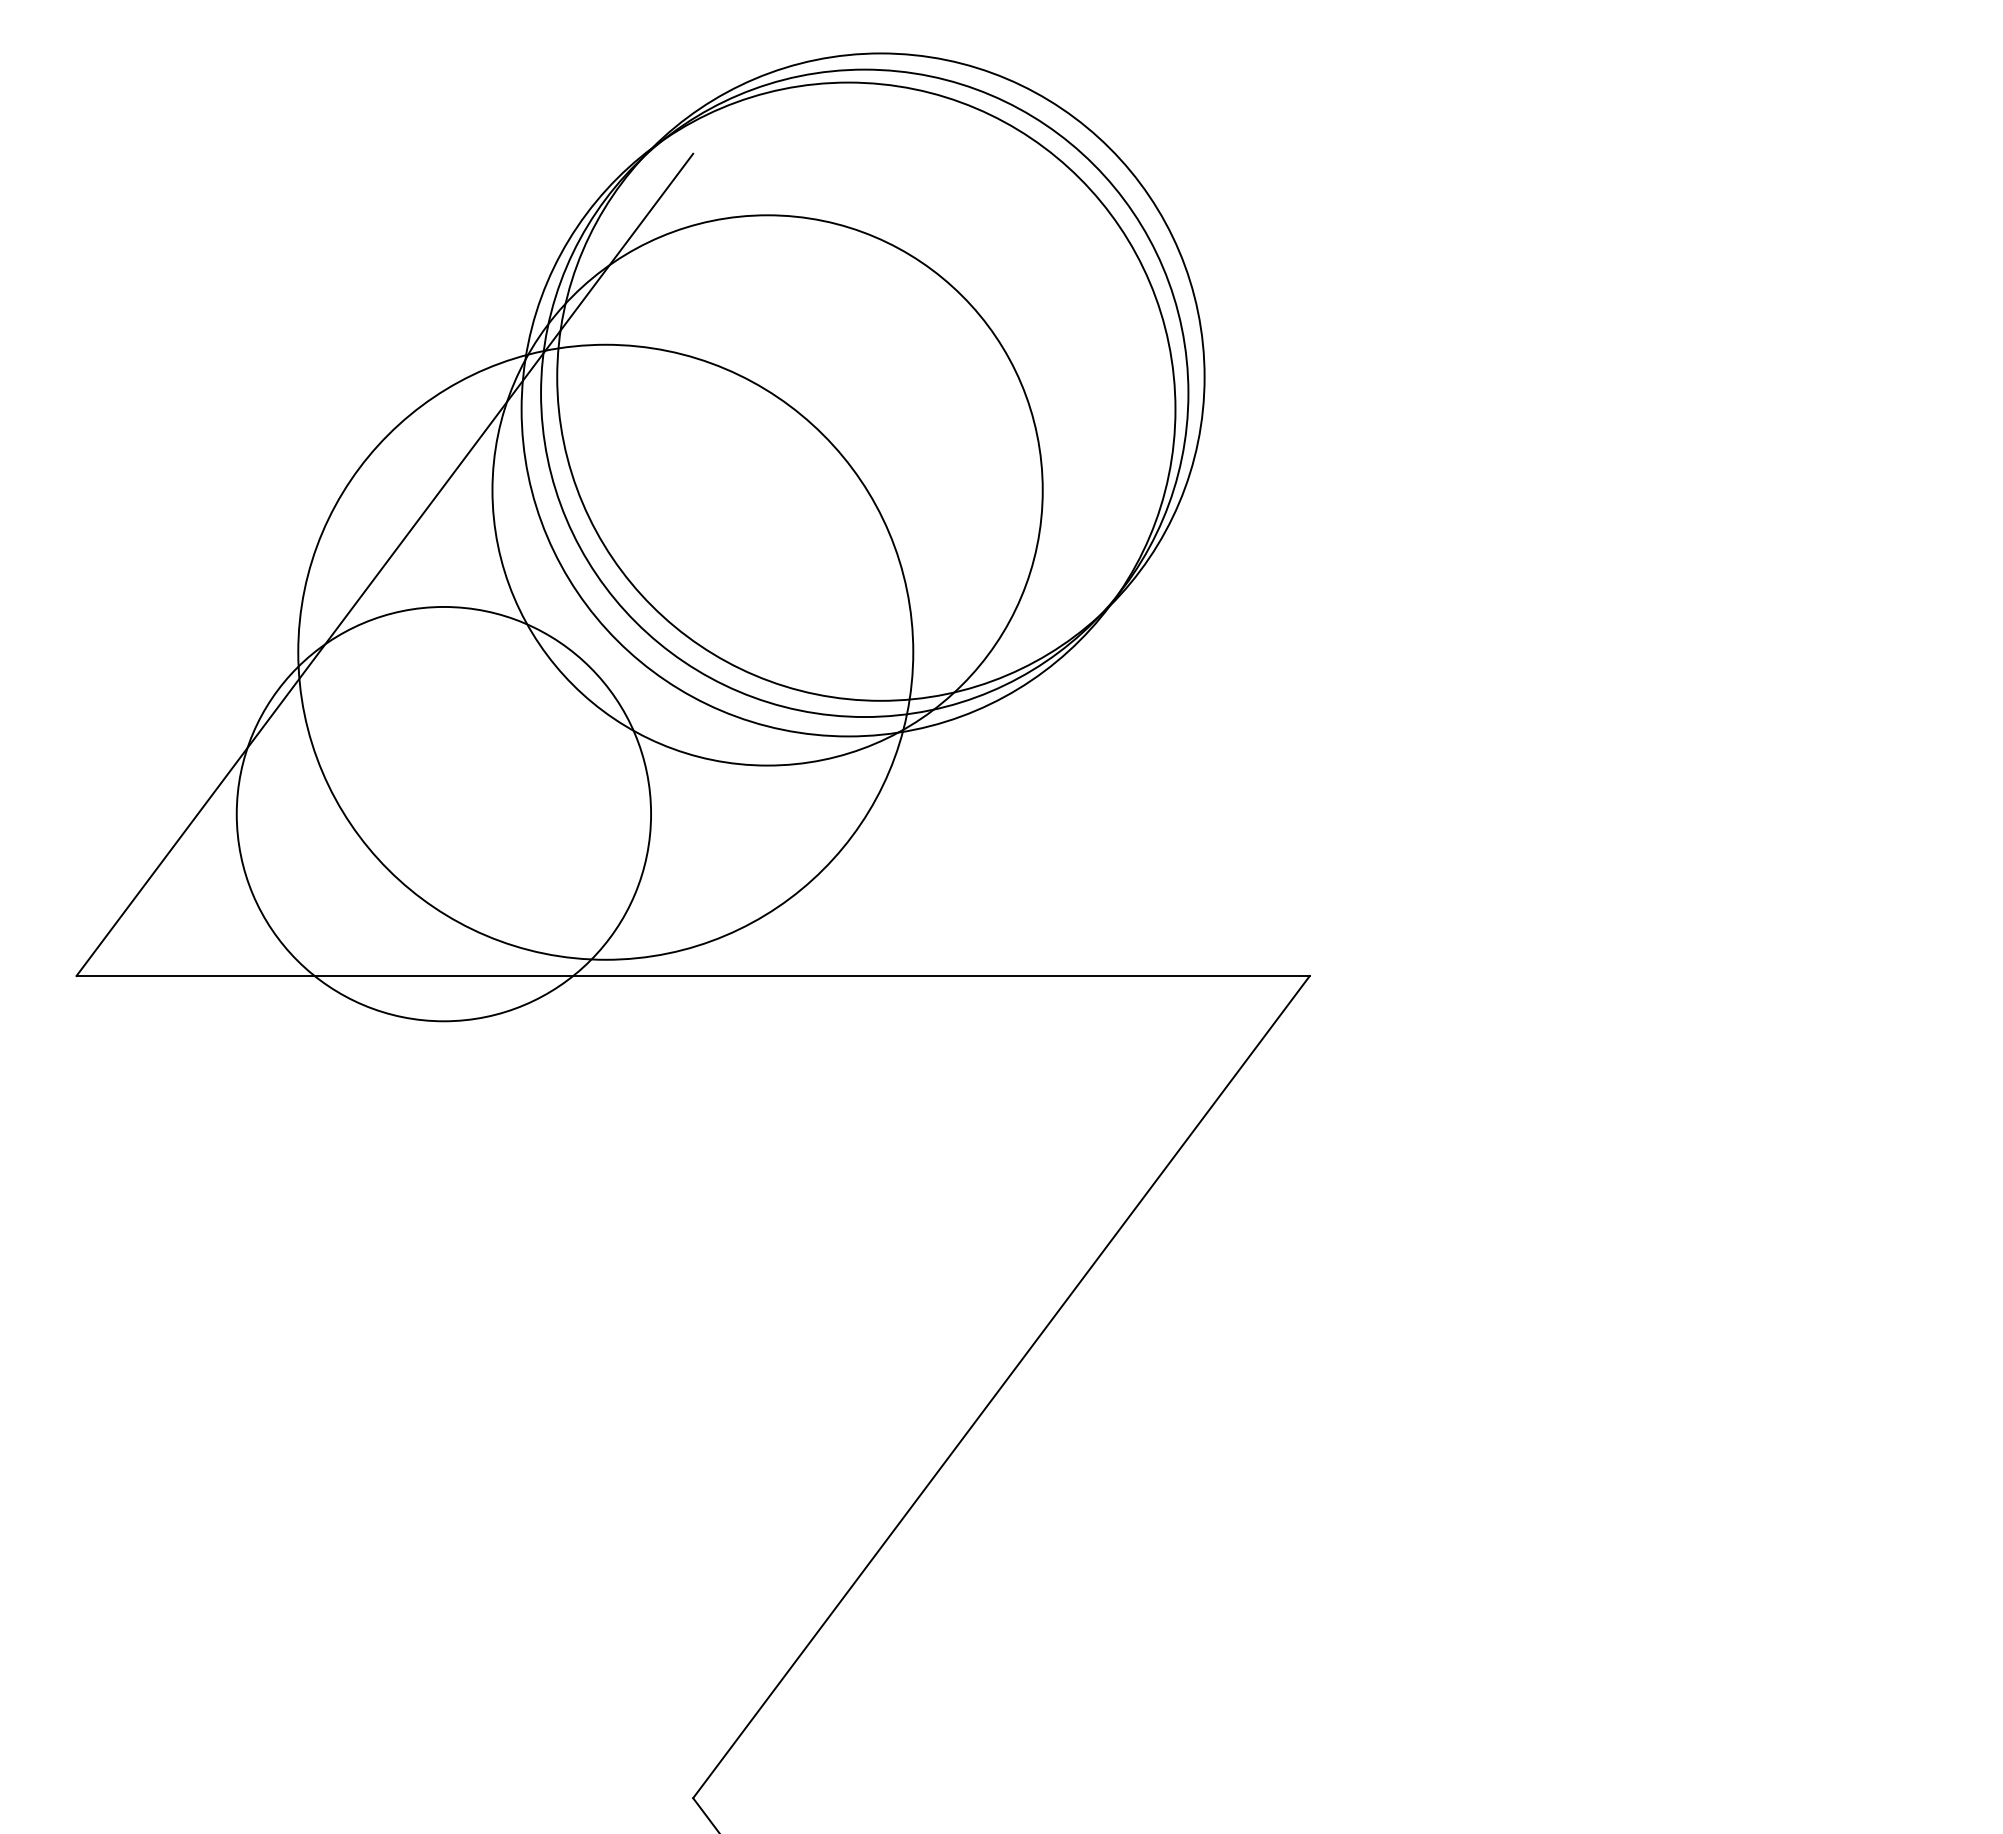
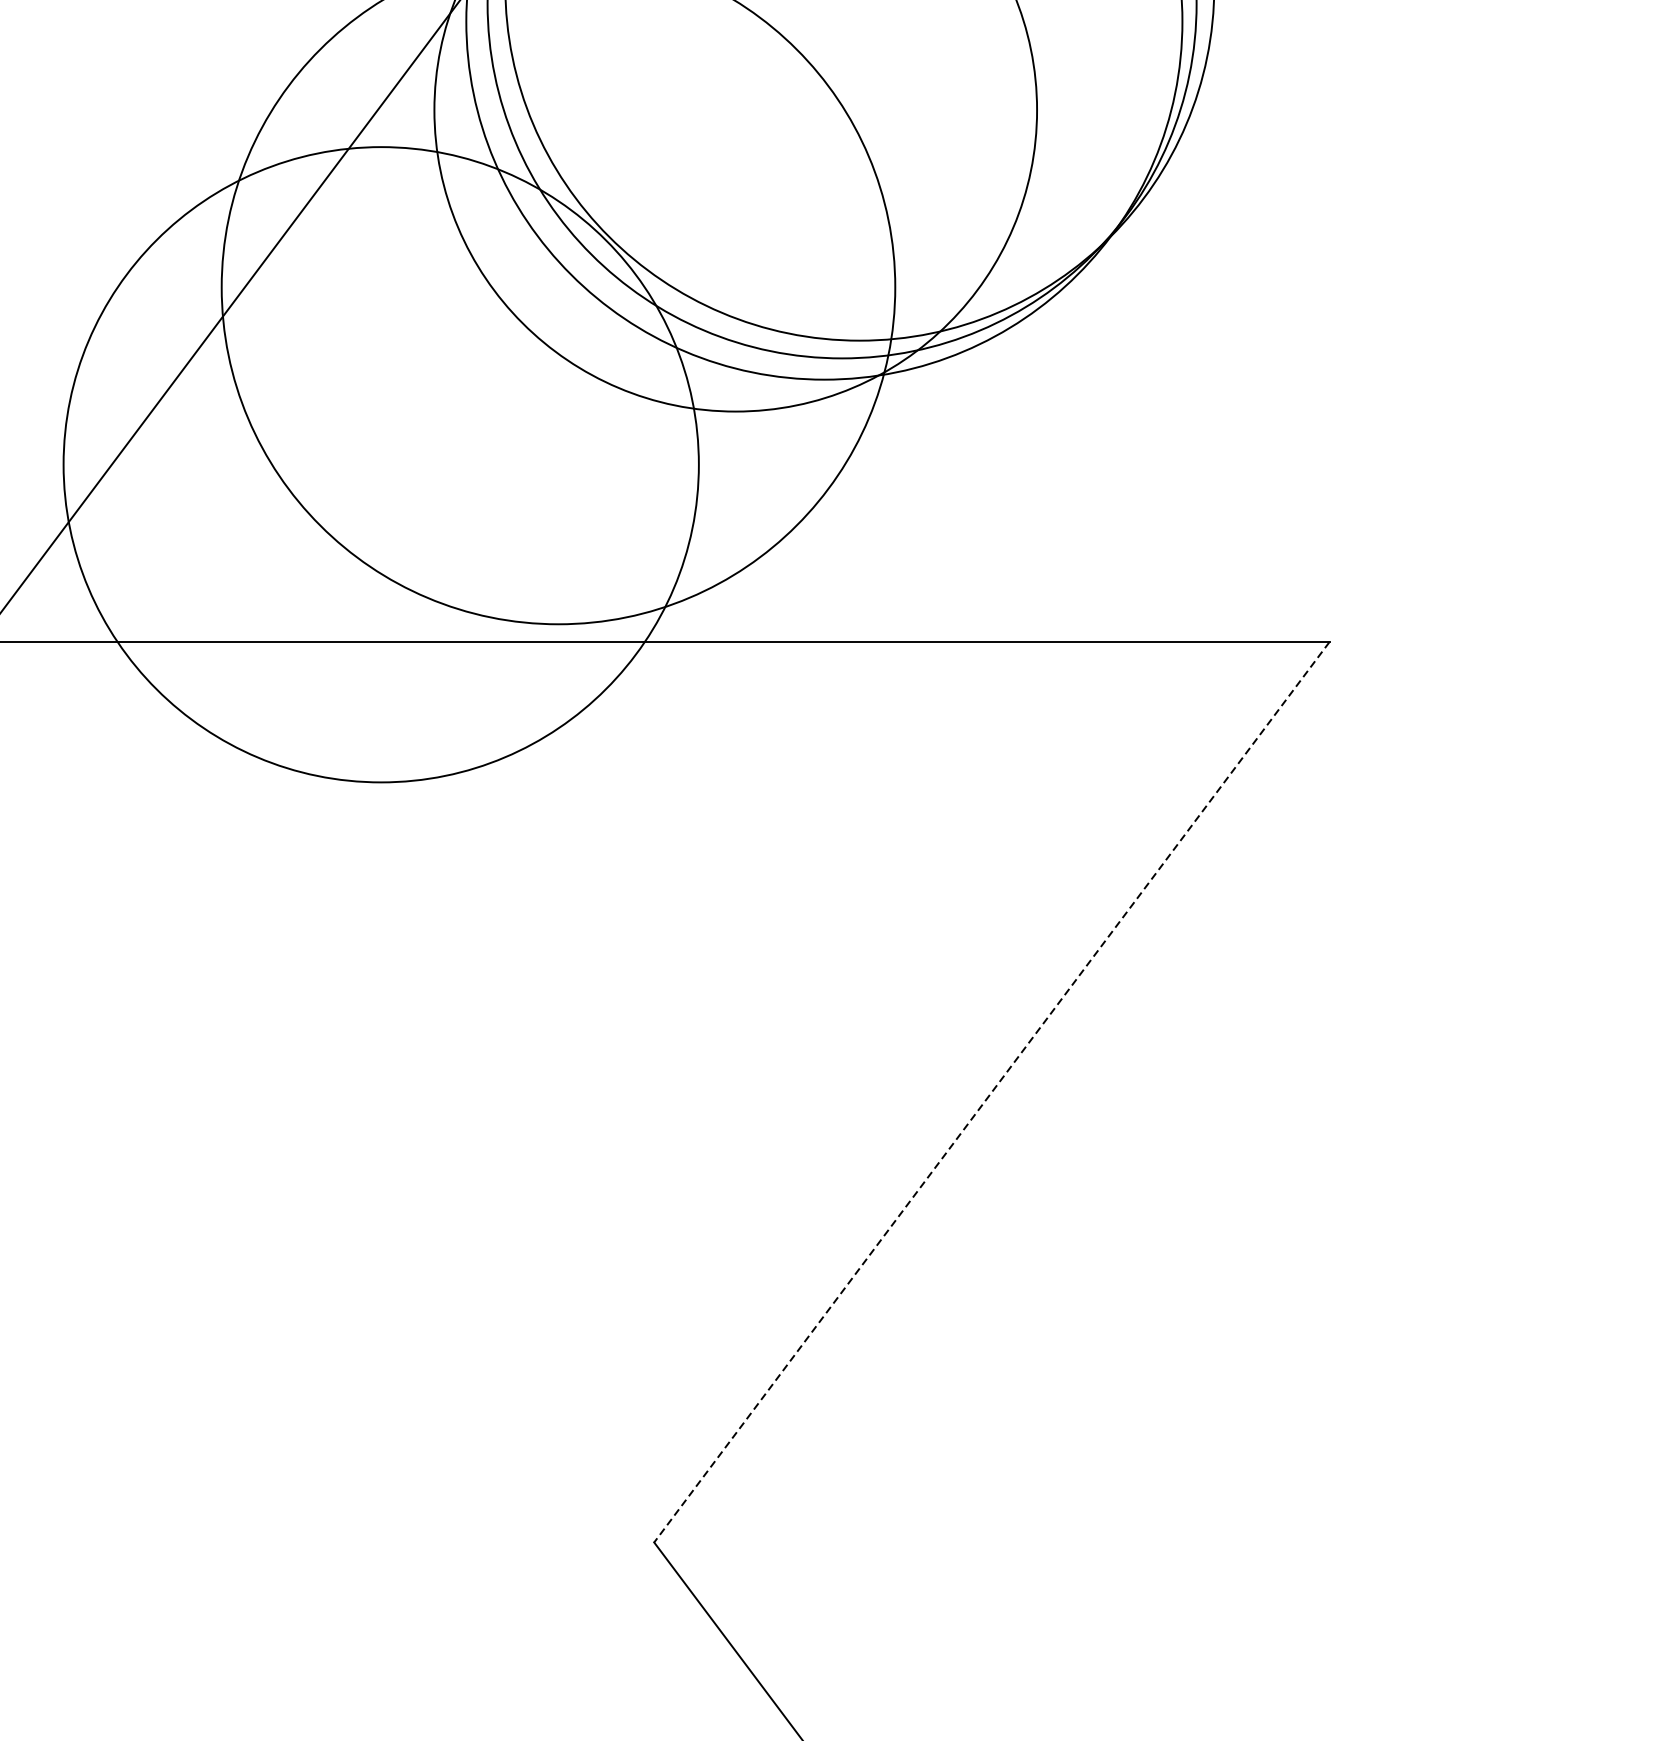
circle: (443, 813) -> (380, 464), size x1.4
line: (1001, 1387) -> (991, 1092), solid -> dashed

